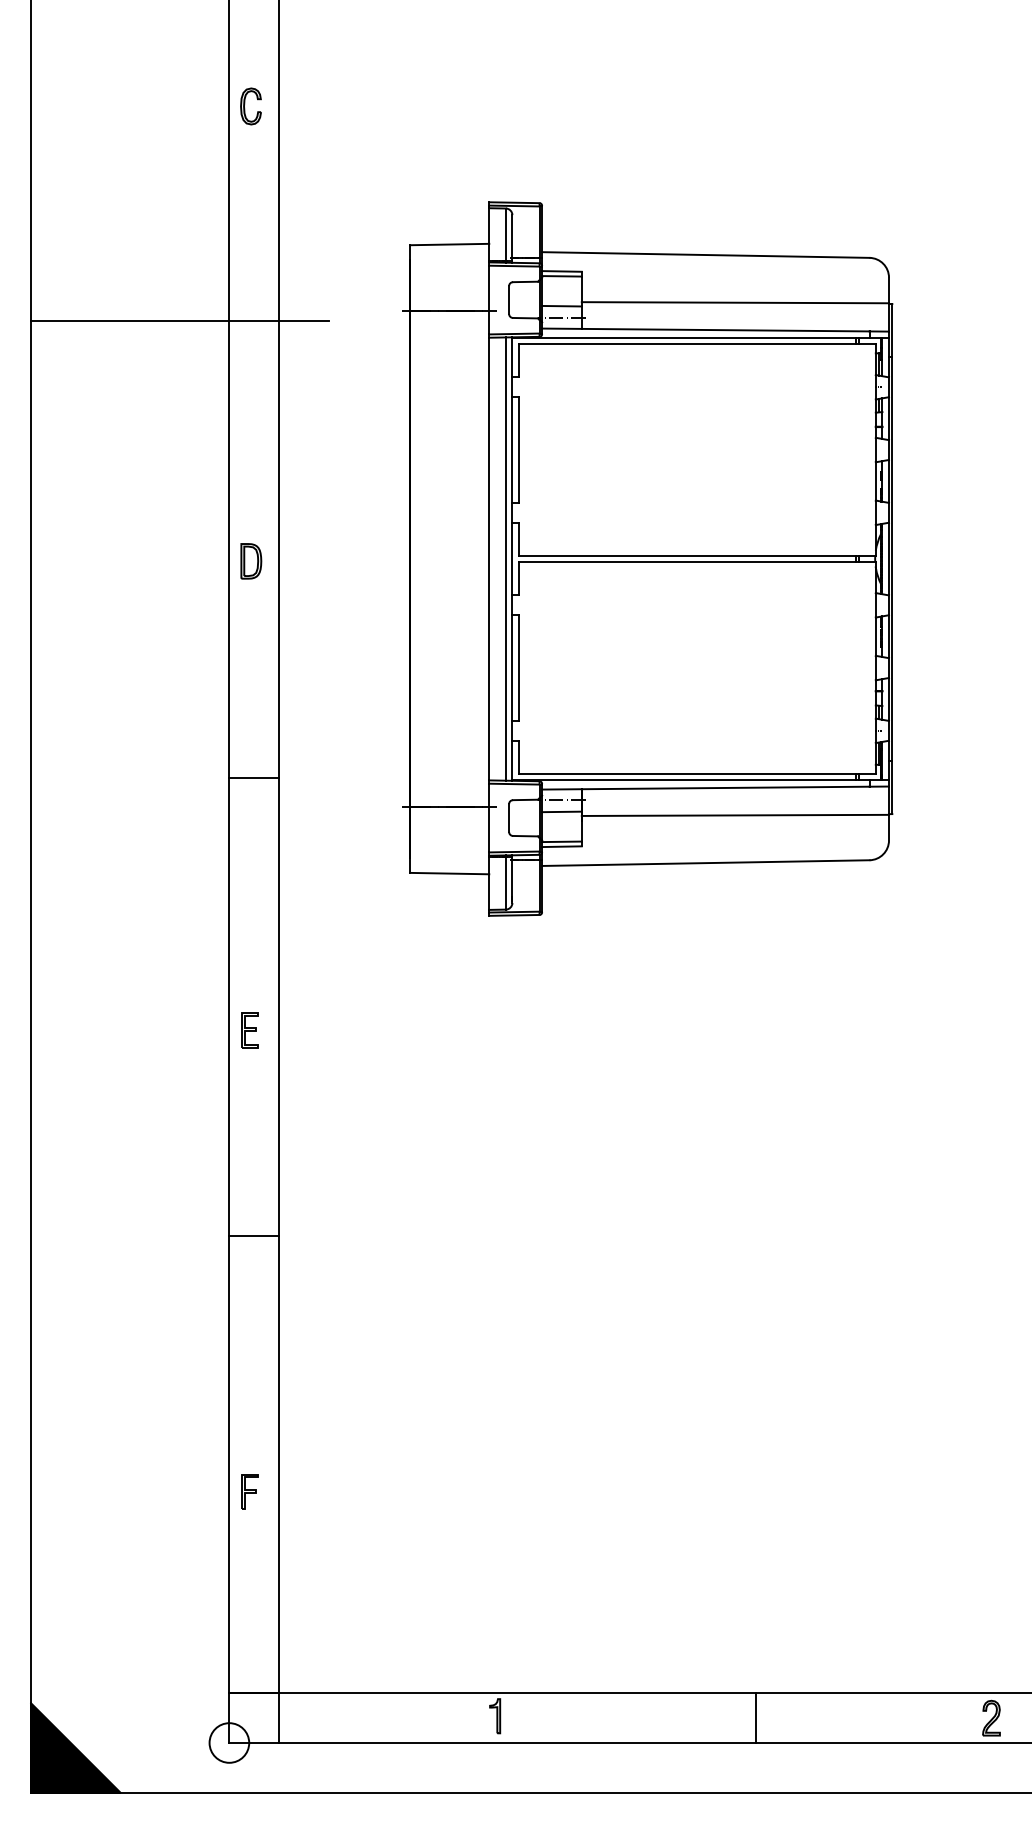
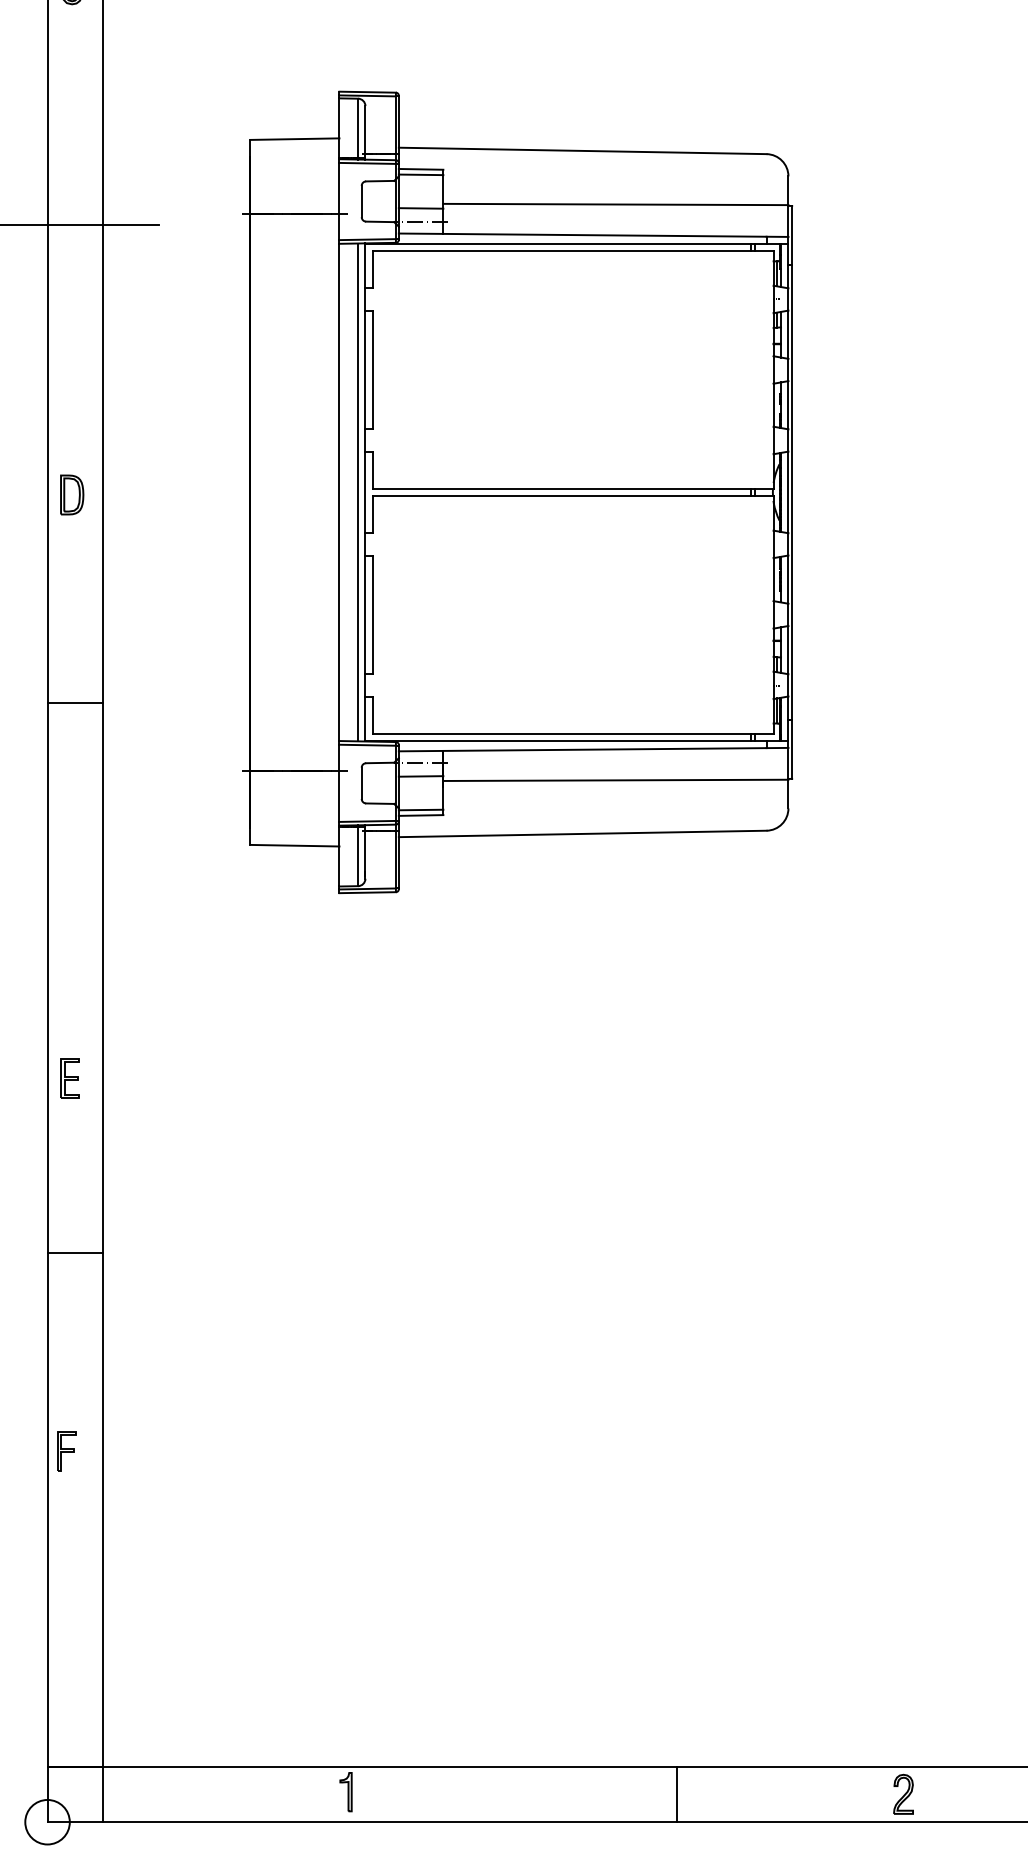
line: (253, 778) -> (74, 702), moved
part: (249, 1030) -> (70, 1079), moved
part: (249, 1491) -> (66, 1451), moved
line: (755, 1718) -> (676, 1794), moved

